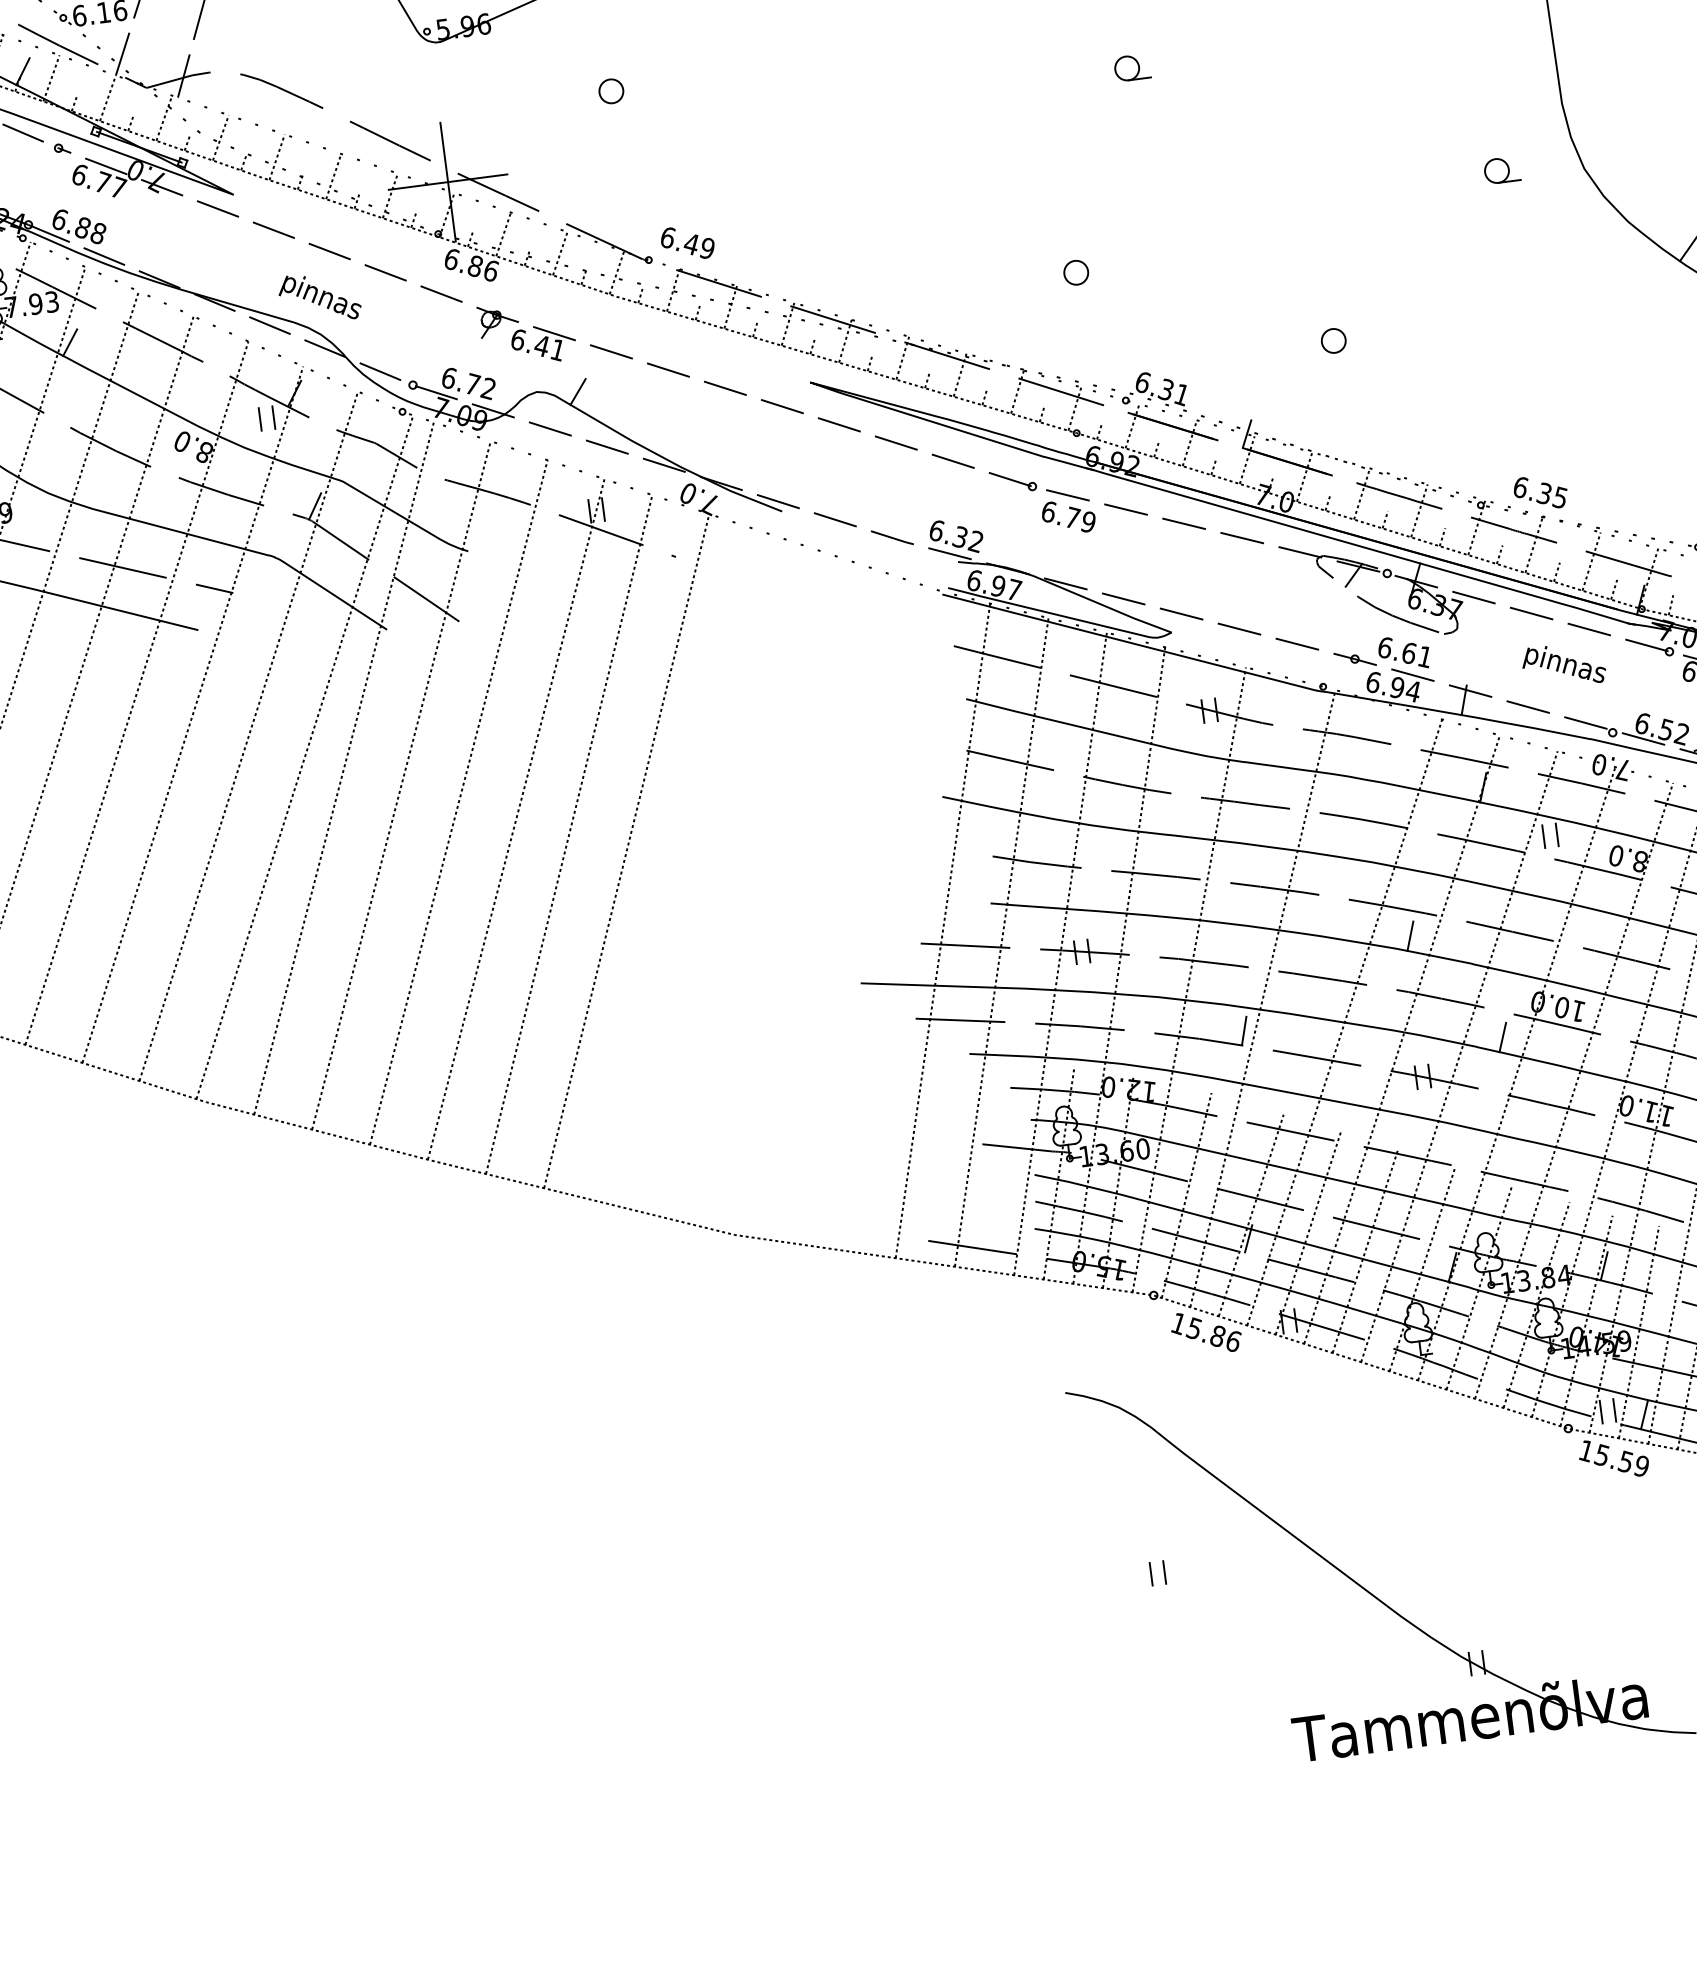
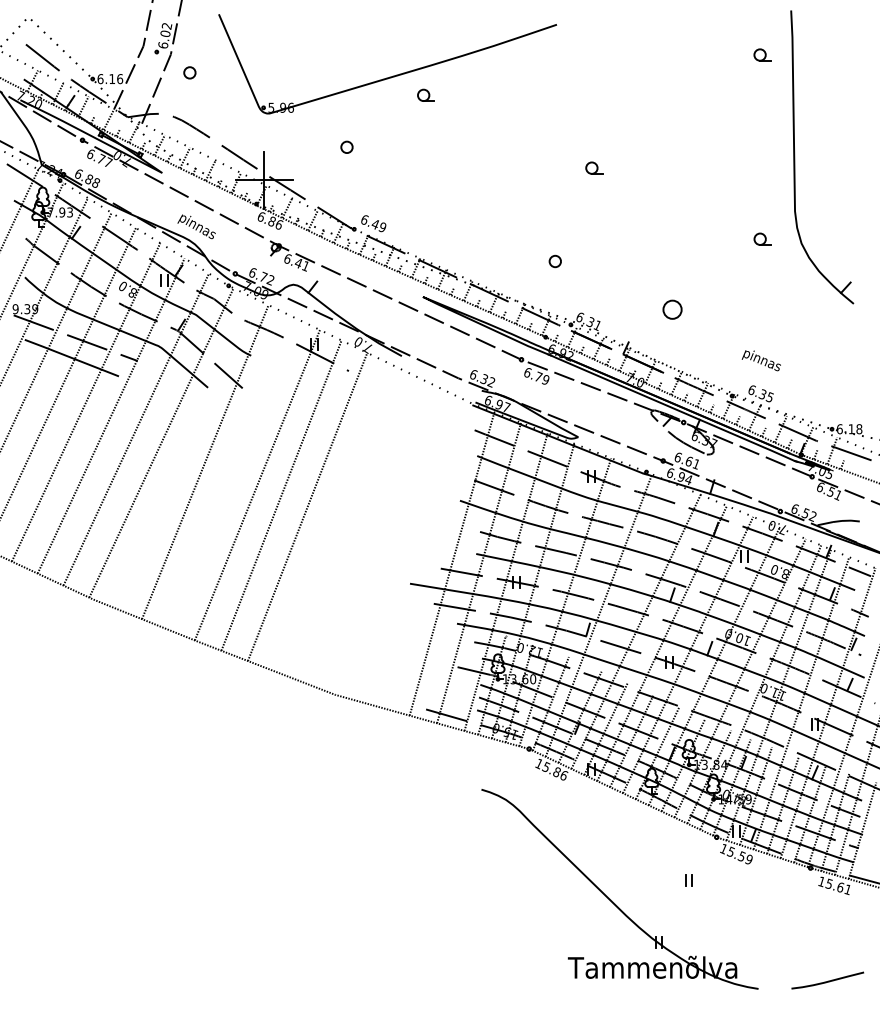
part: (1333, 338) -> (672, 308), size x1.6
text: (1561, 665) -> (760, 360), moved
line: (342, 768) -> (178, 450), removed
line: (459, 802) -> (231, 473), removed
part: (1156, 1573) -> (688, 880), moved

